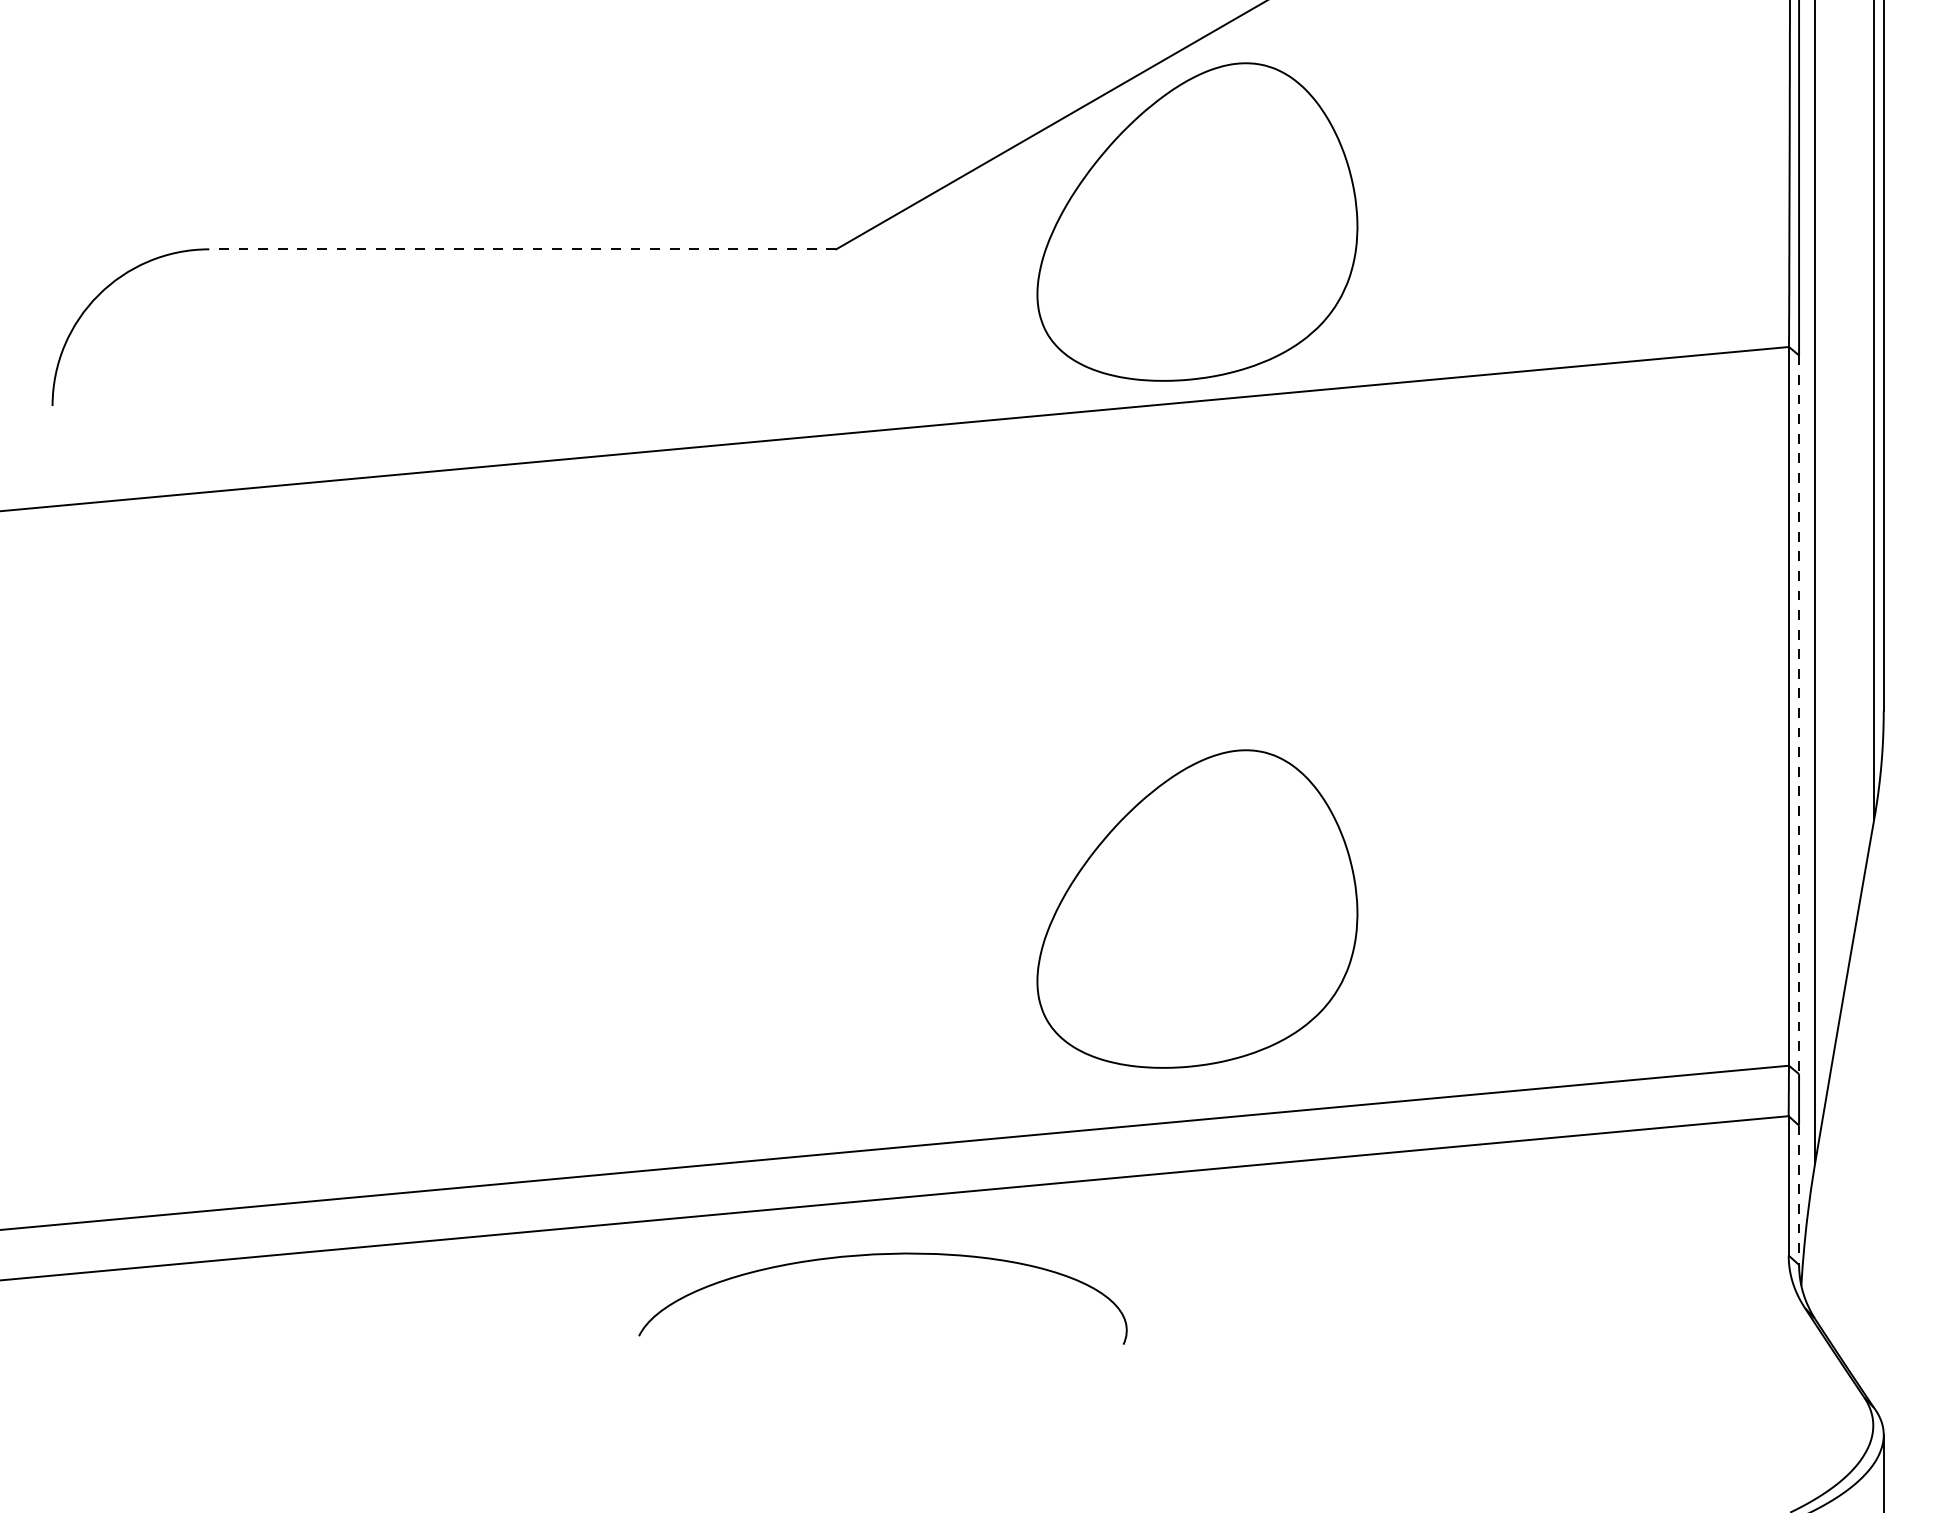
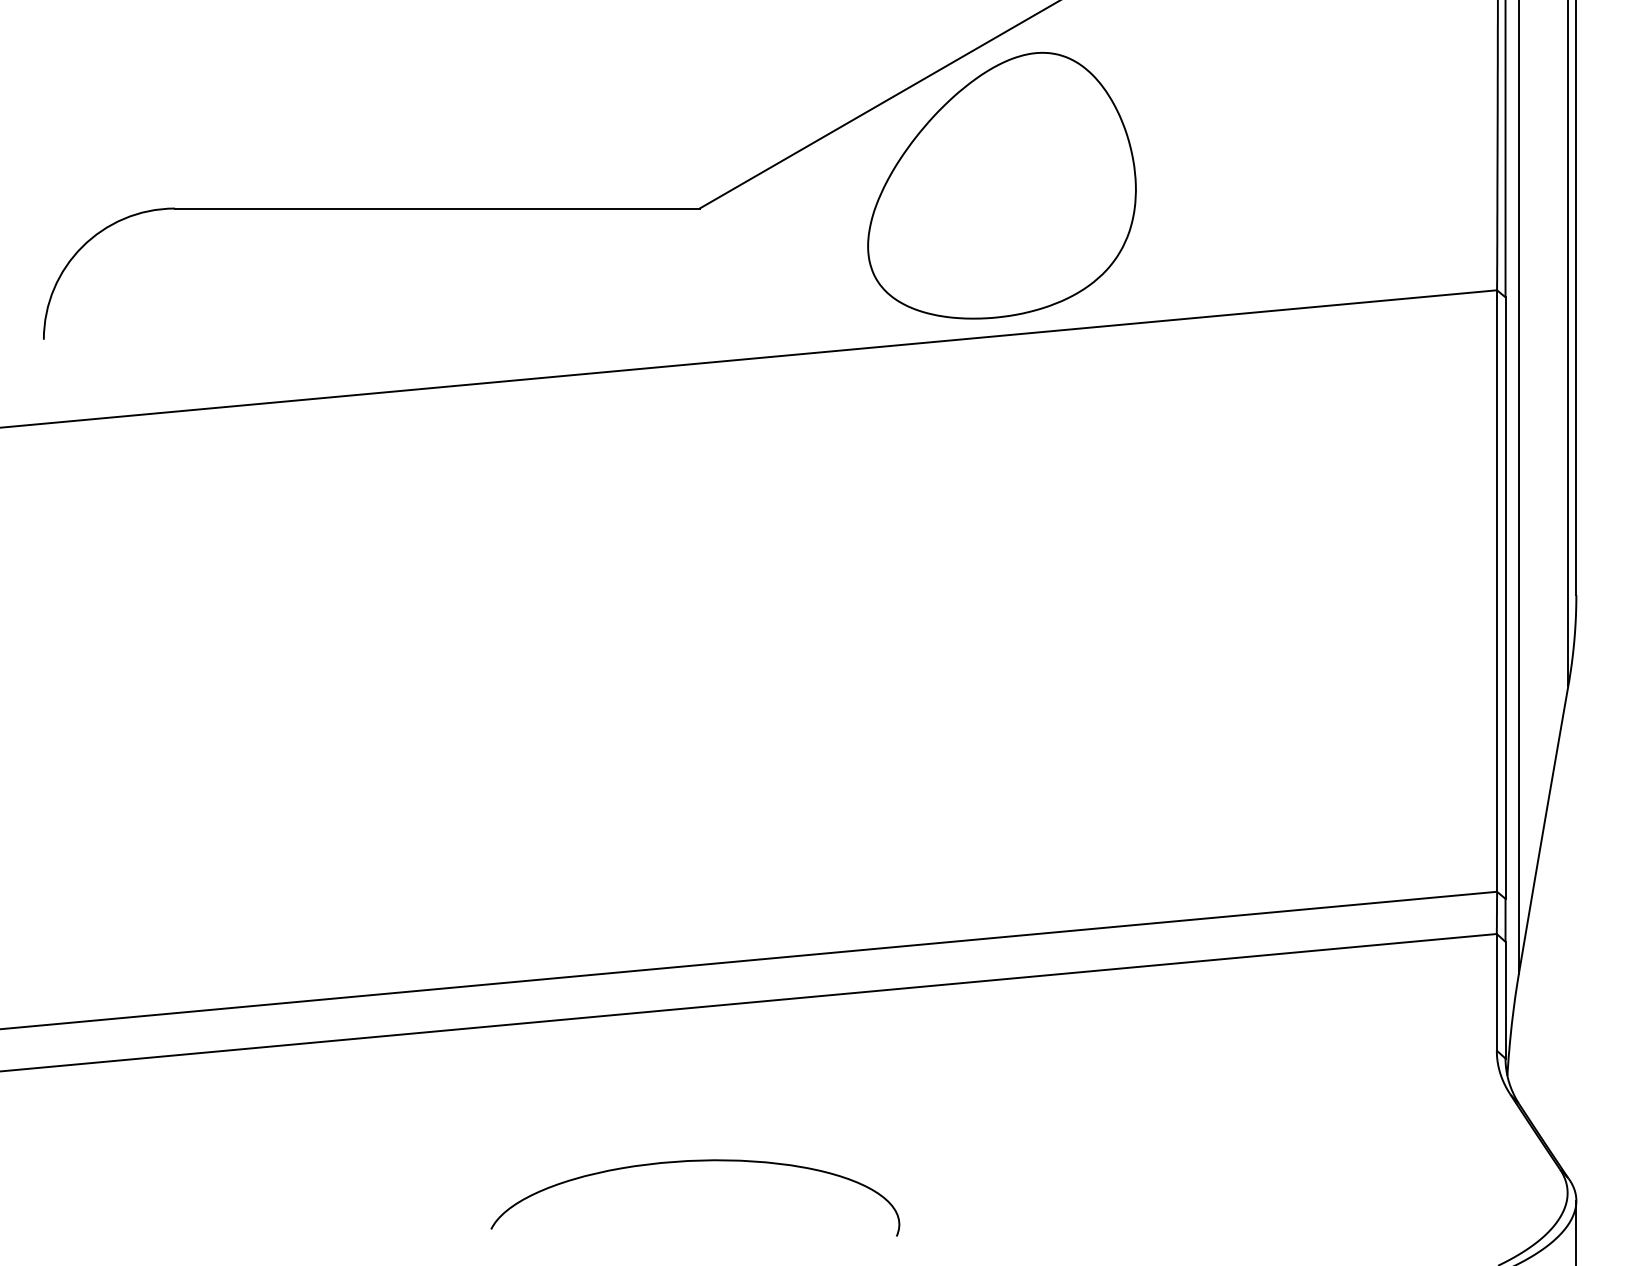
line: (522, 249) -> (437, 208), dashed -> solid
line: (1799, 715) -> (1505, 598), dashed -> solid
part: (1197, 908) -> (1002, 760), removed
line: (1799, 1195) -> (1505, 1000), dashed -> solid
curve: (881, 1255) -> (694, 1161), moved

